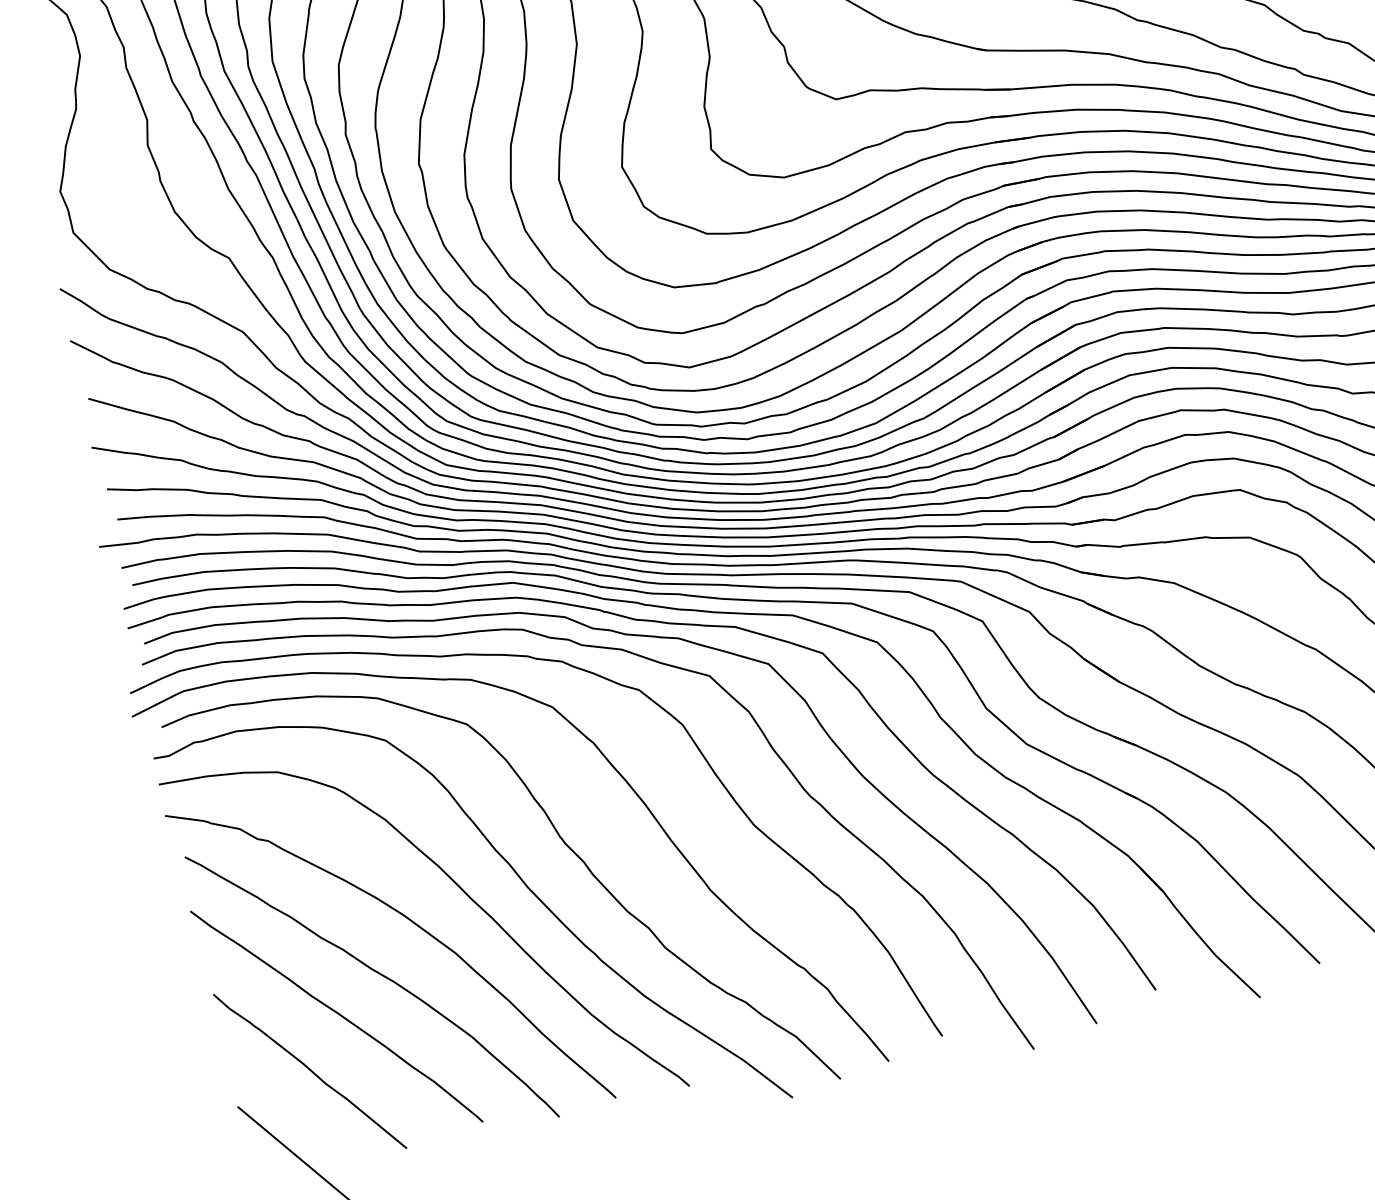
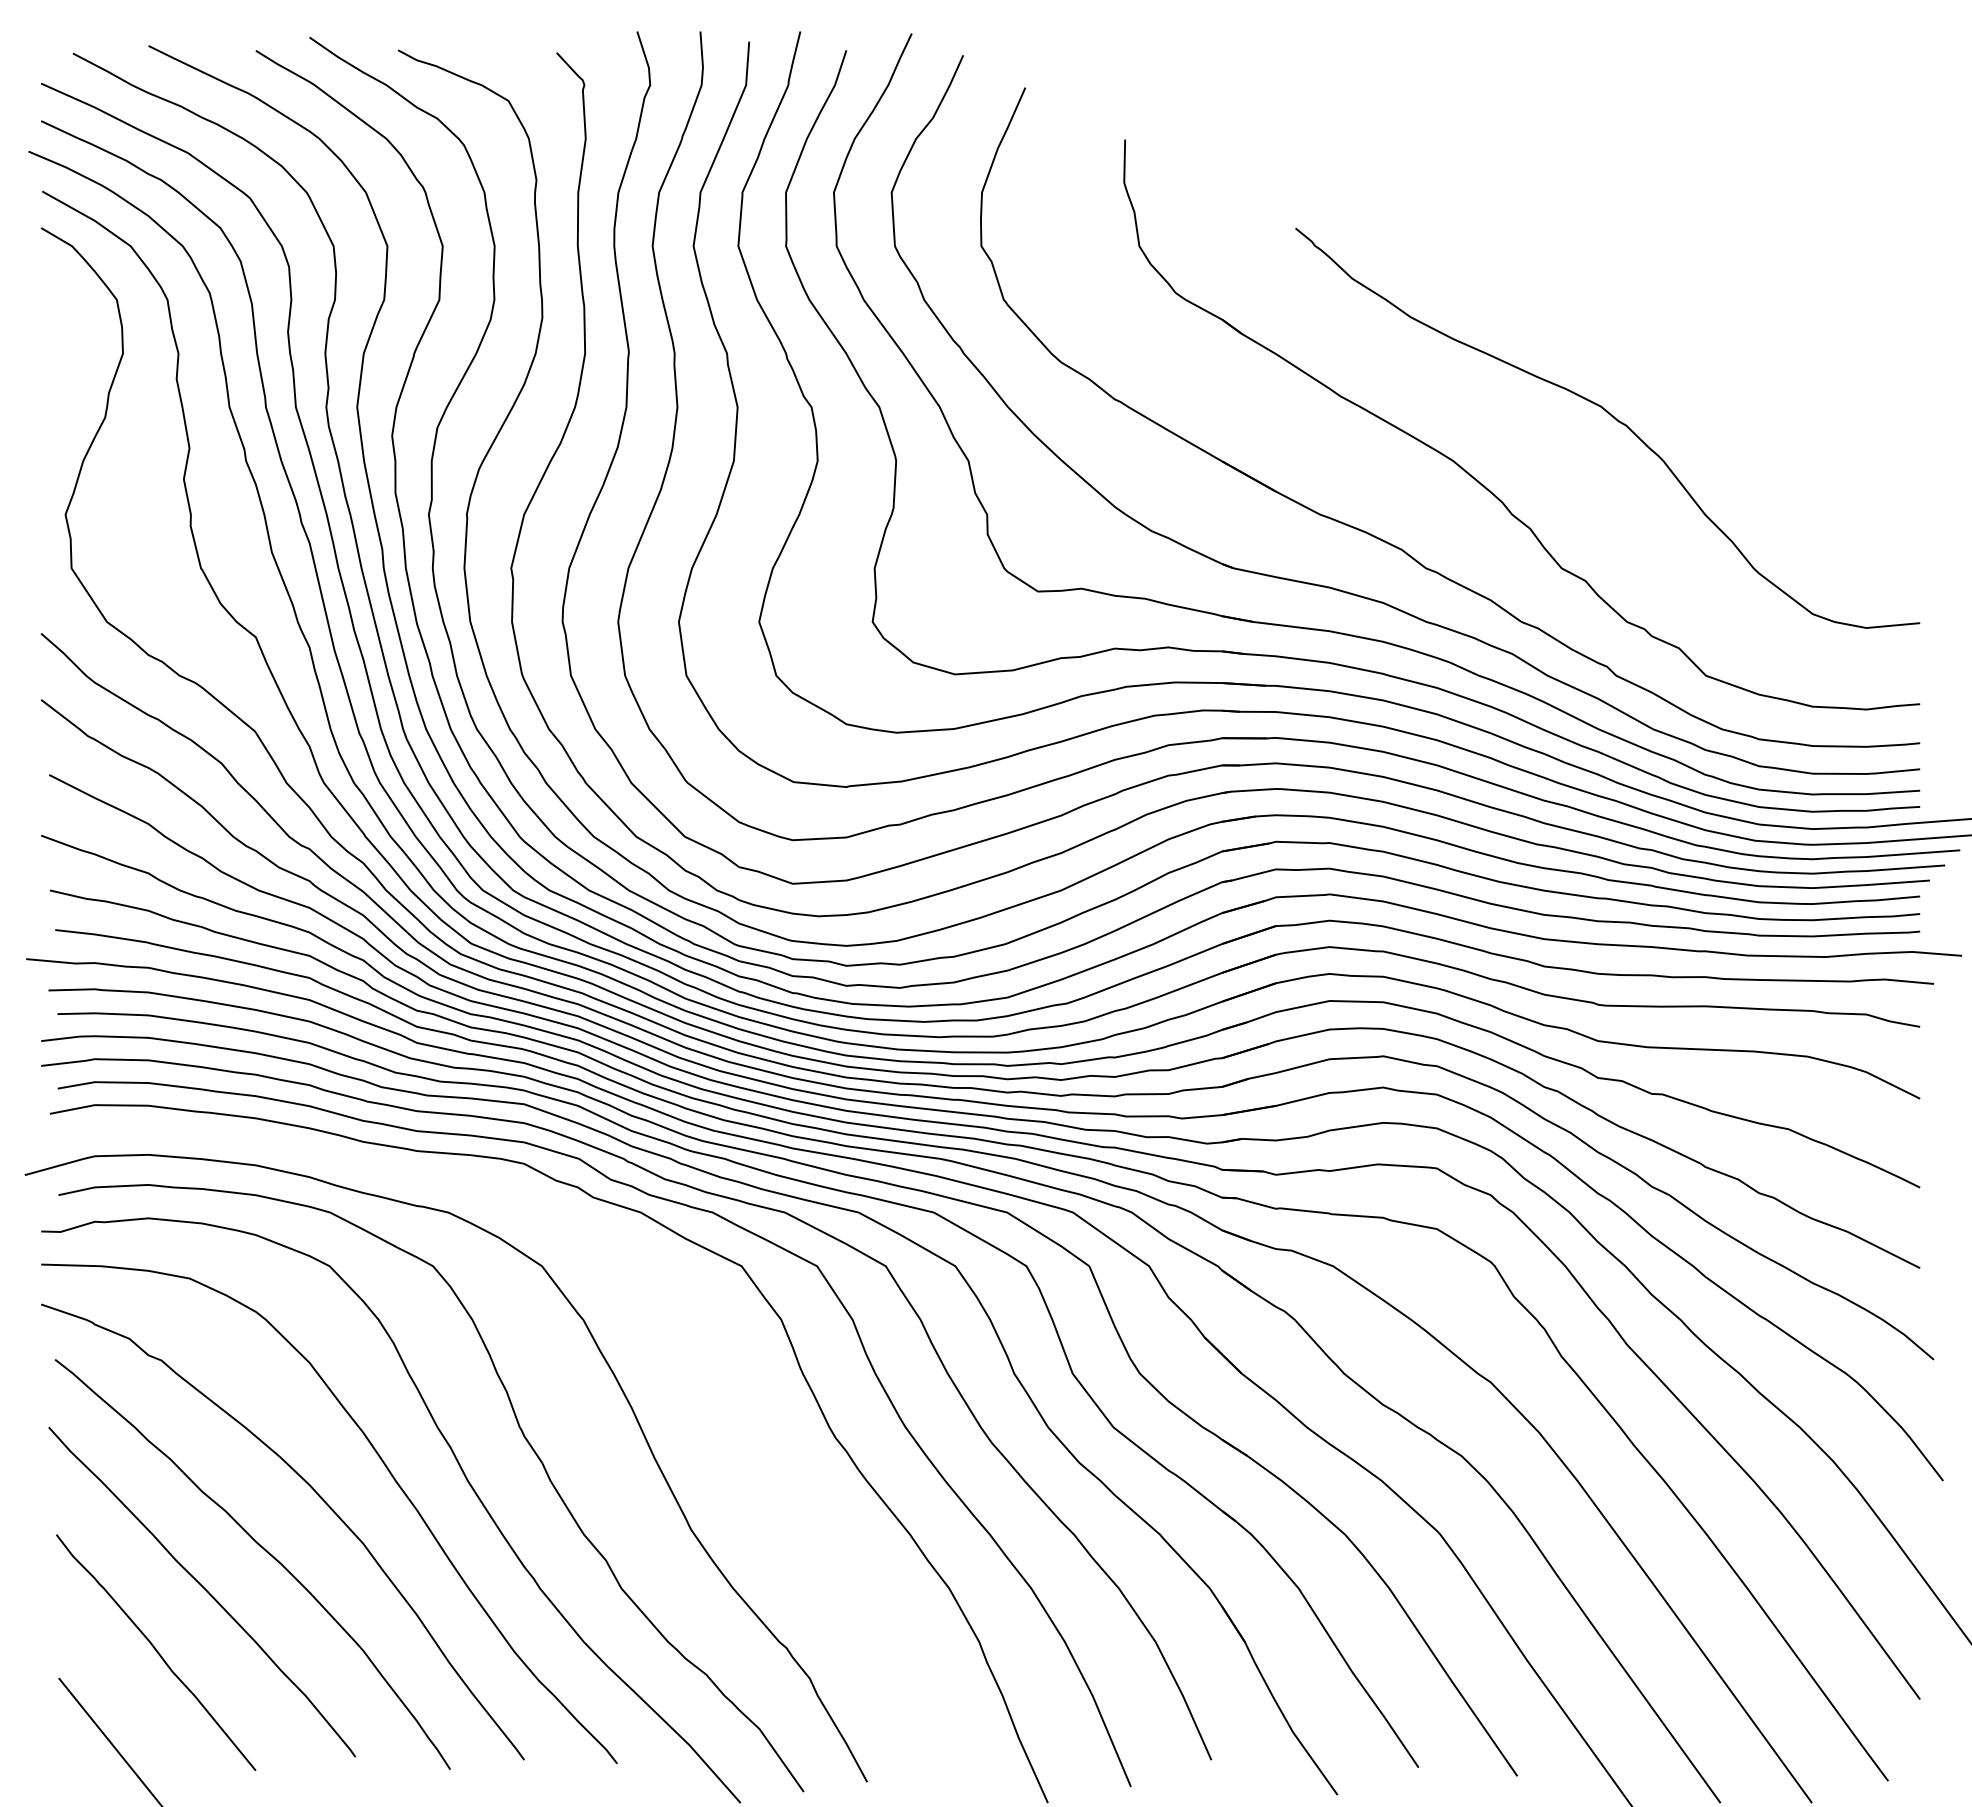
curve: (607, 680) -> (615, 1246), removed

